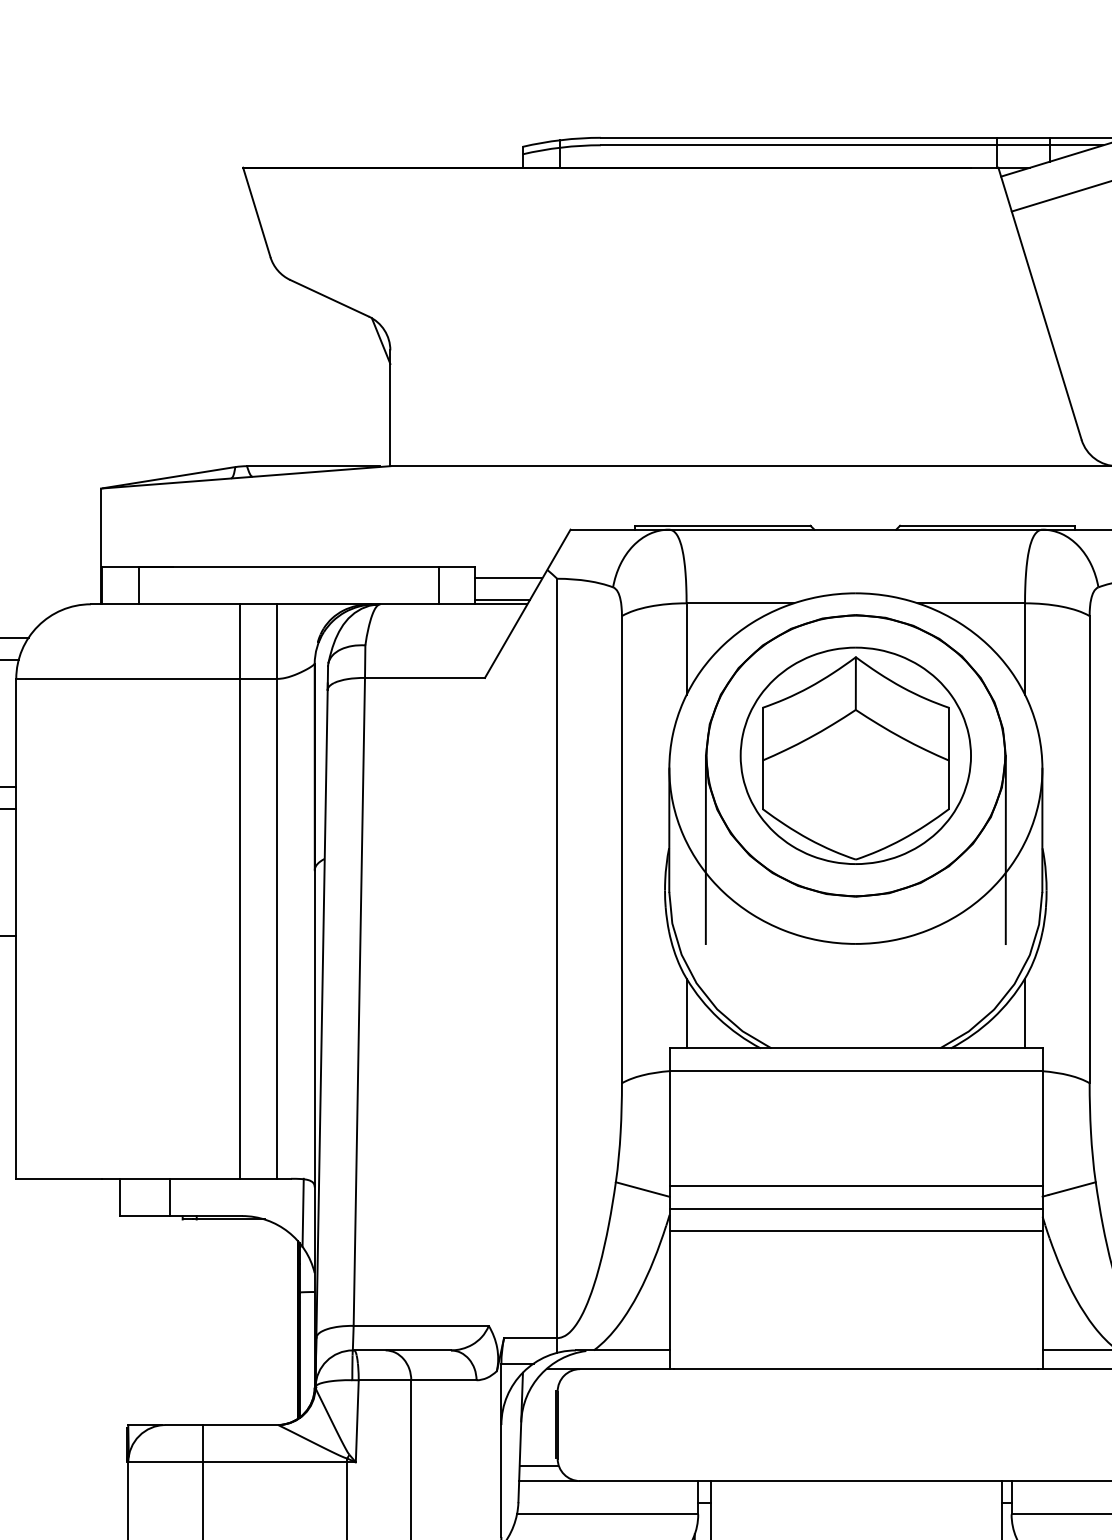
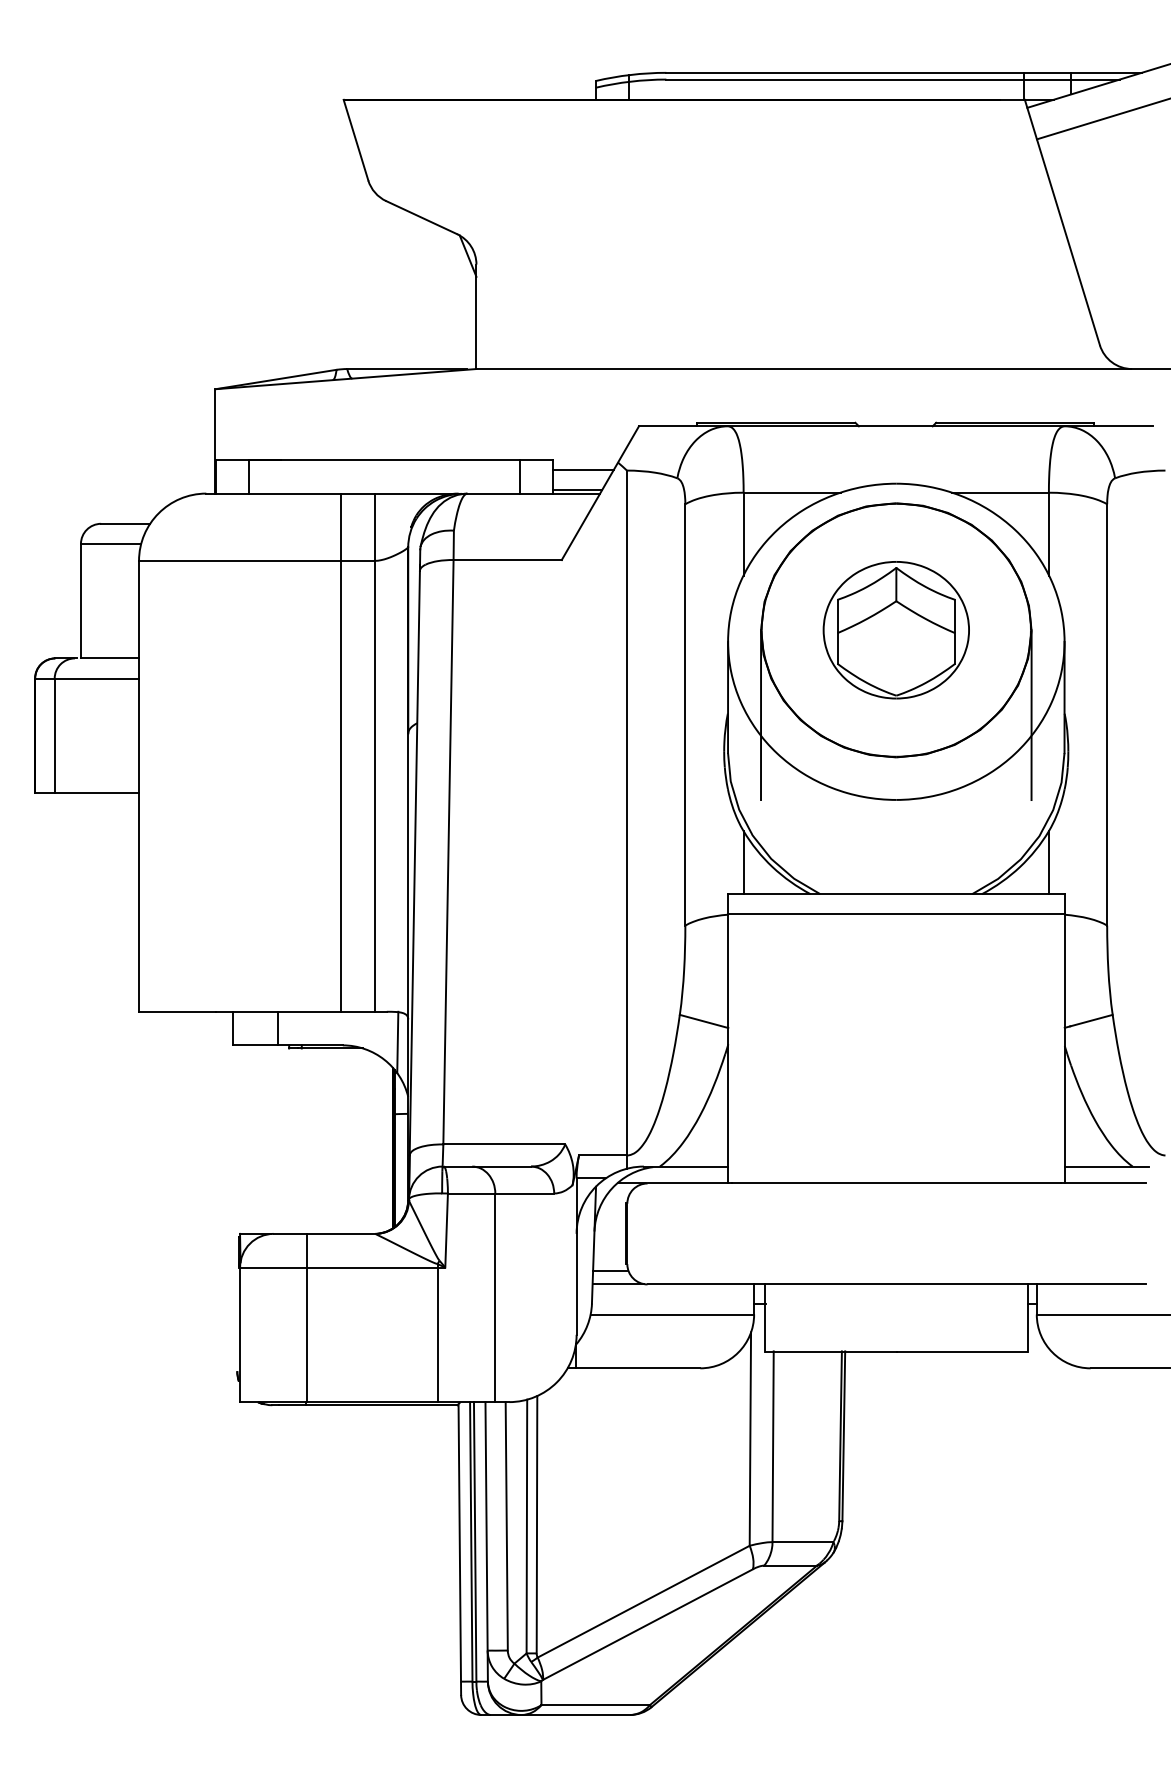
part: (856, 754) -> (896, 629), size x0.7
line: (856, 1186) -> (896, 1018), removed
line: (856, 1208) -> (896, 1038), removed
line: (856, 1230) -> (896, 1058), removed

